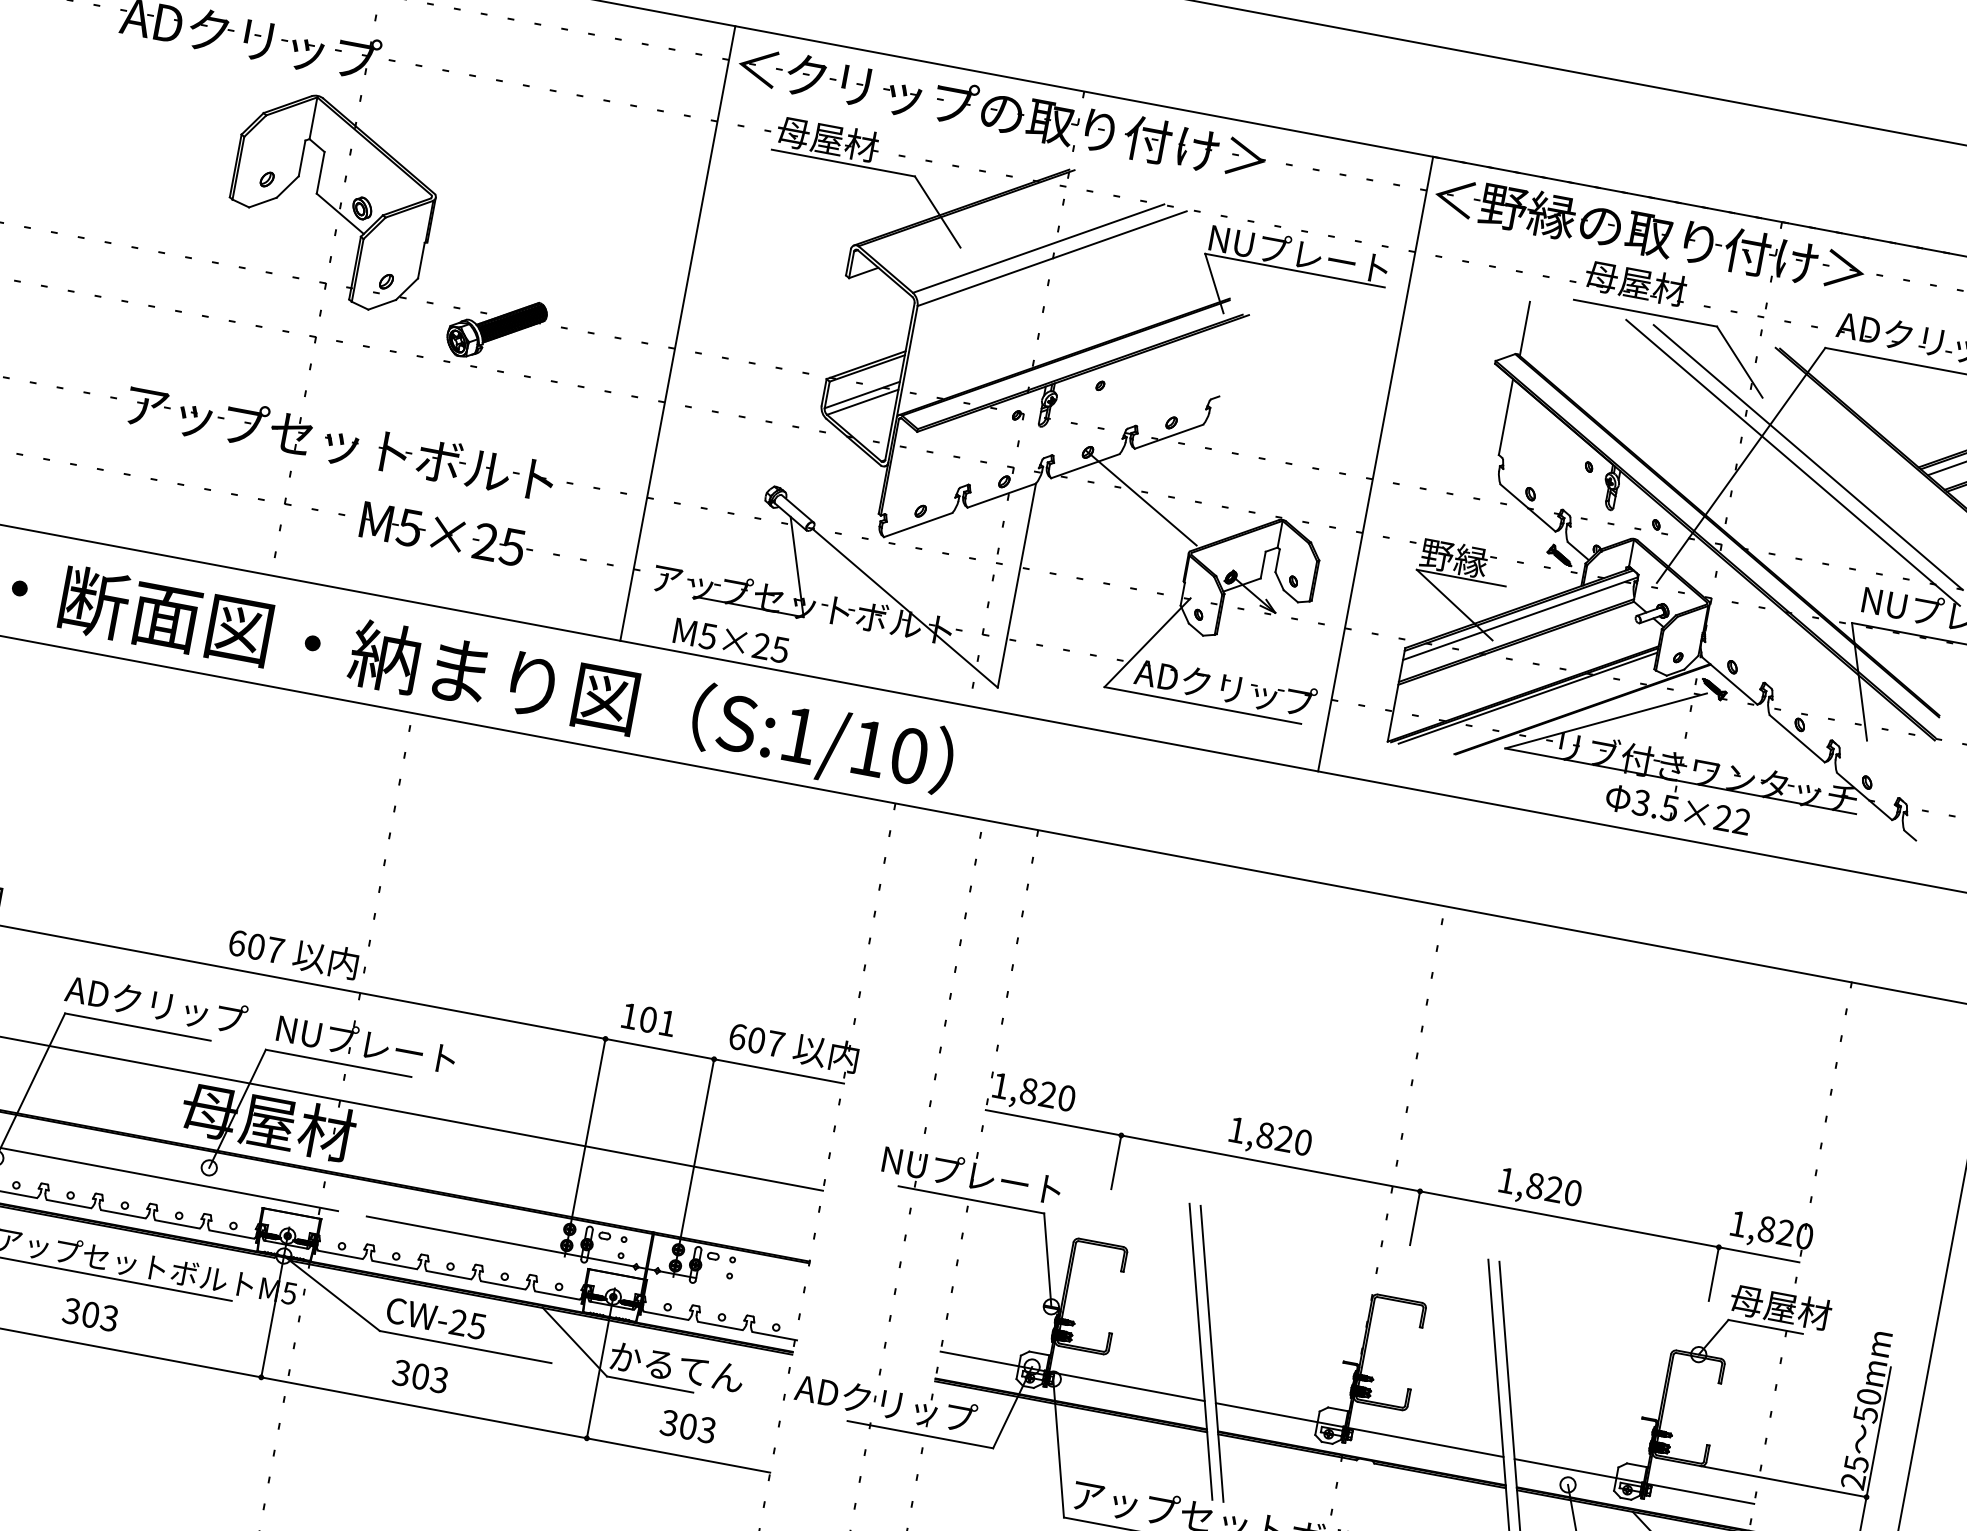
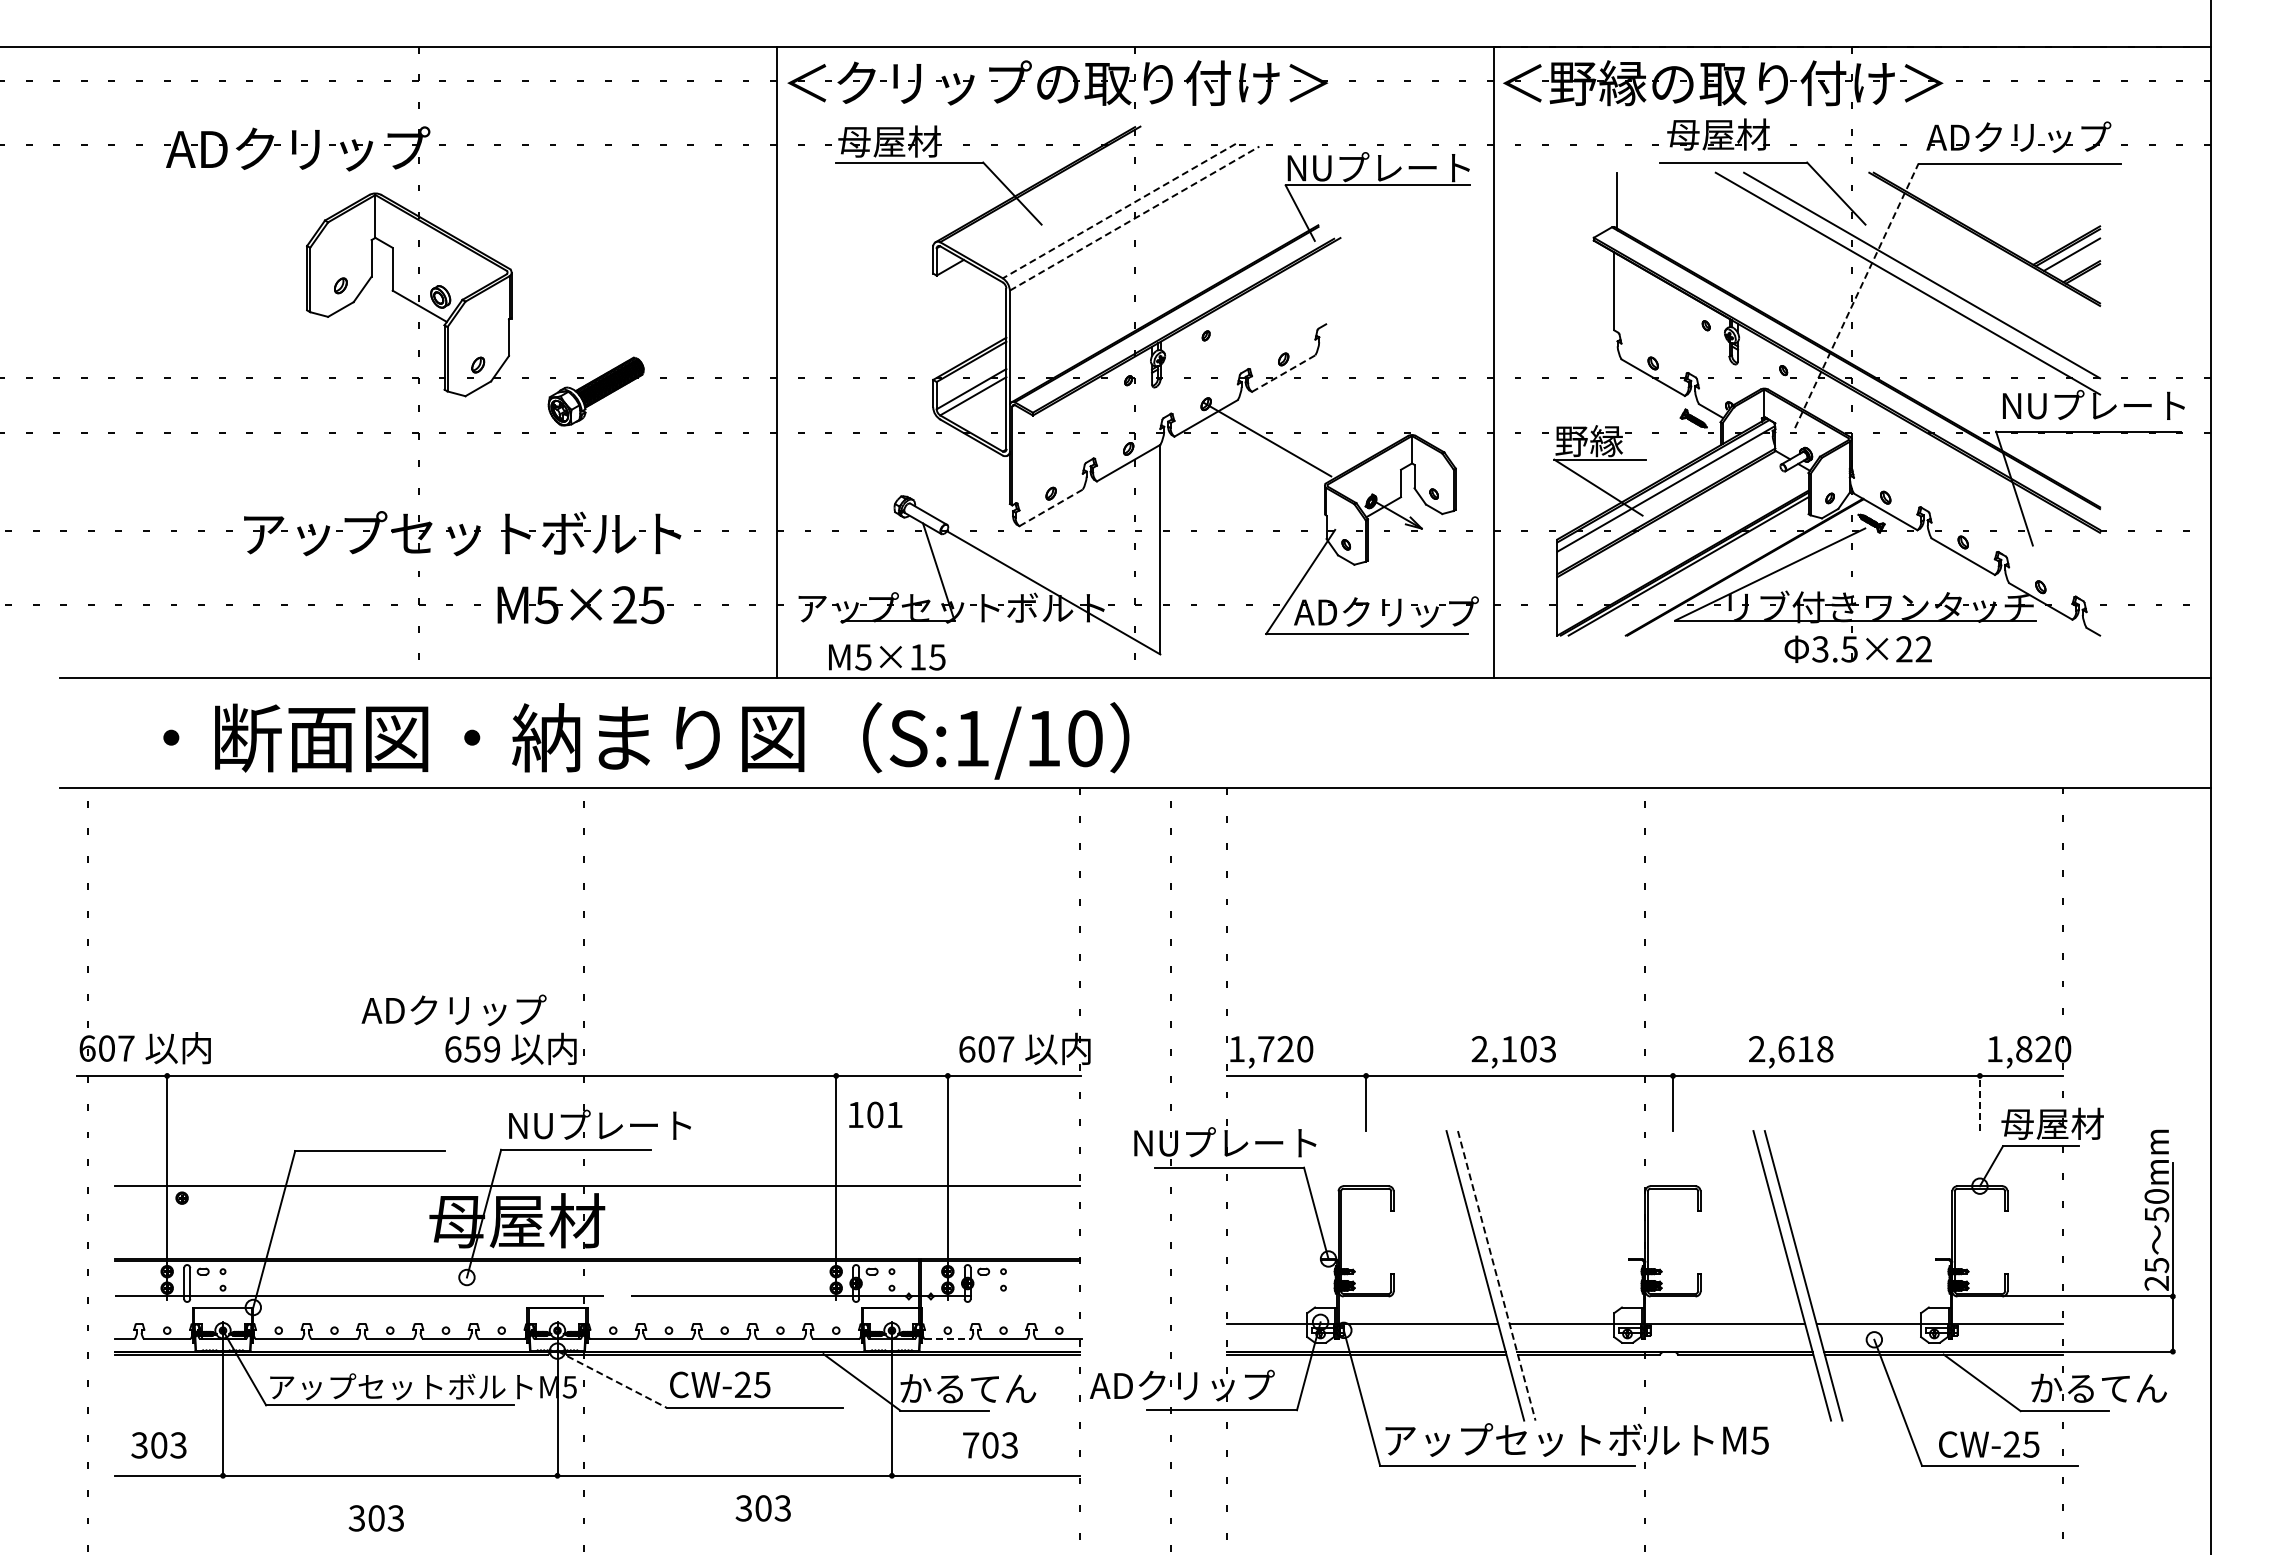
line: (1037, 248) -> (1118, 211), solid -> dashed
line: (1053, 258) -> (1135, 218), solid -> dashed
line: (1168, 436) -> (1283, 373), solid -> dashed
line: (1740, 465) -> (1856, 295), solid -> dashed
line: (918, 524) -> (1051, 507), solid -> dashed
text: (761, 646) -> (918, 657), M5×25 -> M5×15
text: (265, 948) -> (482, 1049), 607 -> 659
text: (155, 1004) -> (453, 1010), moved
text: (648, 1019) -> (875, 1114), moved
text: (1029, 1091) -> (1266, 1049), 1,820 -> 1,720
text: (1269, 1136) -> (1513, 1049), 1,820 -> 2,103
text: (1540, 1187) -> (1791, 1049), 1,820 -> 2,618
line: (1713, 1274) -> (1979, 1103), solid -> dashed
line: (332, 1293) -> (612, 1379), solid -> dashed
text: (89, 1314) -> (375, 1518), moved
line: (665, 1315) -> (947, 1339), solid -> dashed
line: (1211, 1353) -> (1496, 1275), solid -> dashed
text: (419, 1376) -> (762, 1508), moved
text: (668, 1423) -> (970, 1445), 303 -> 703

